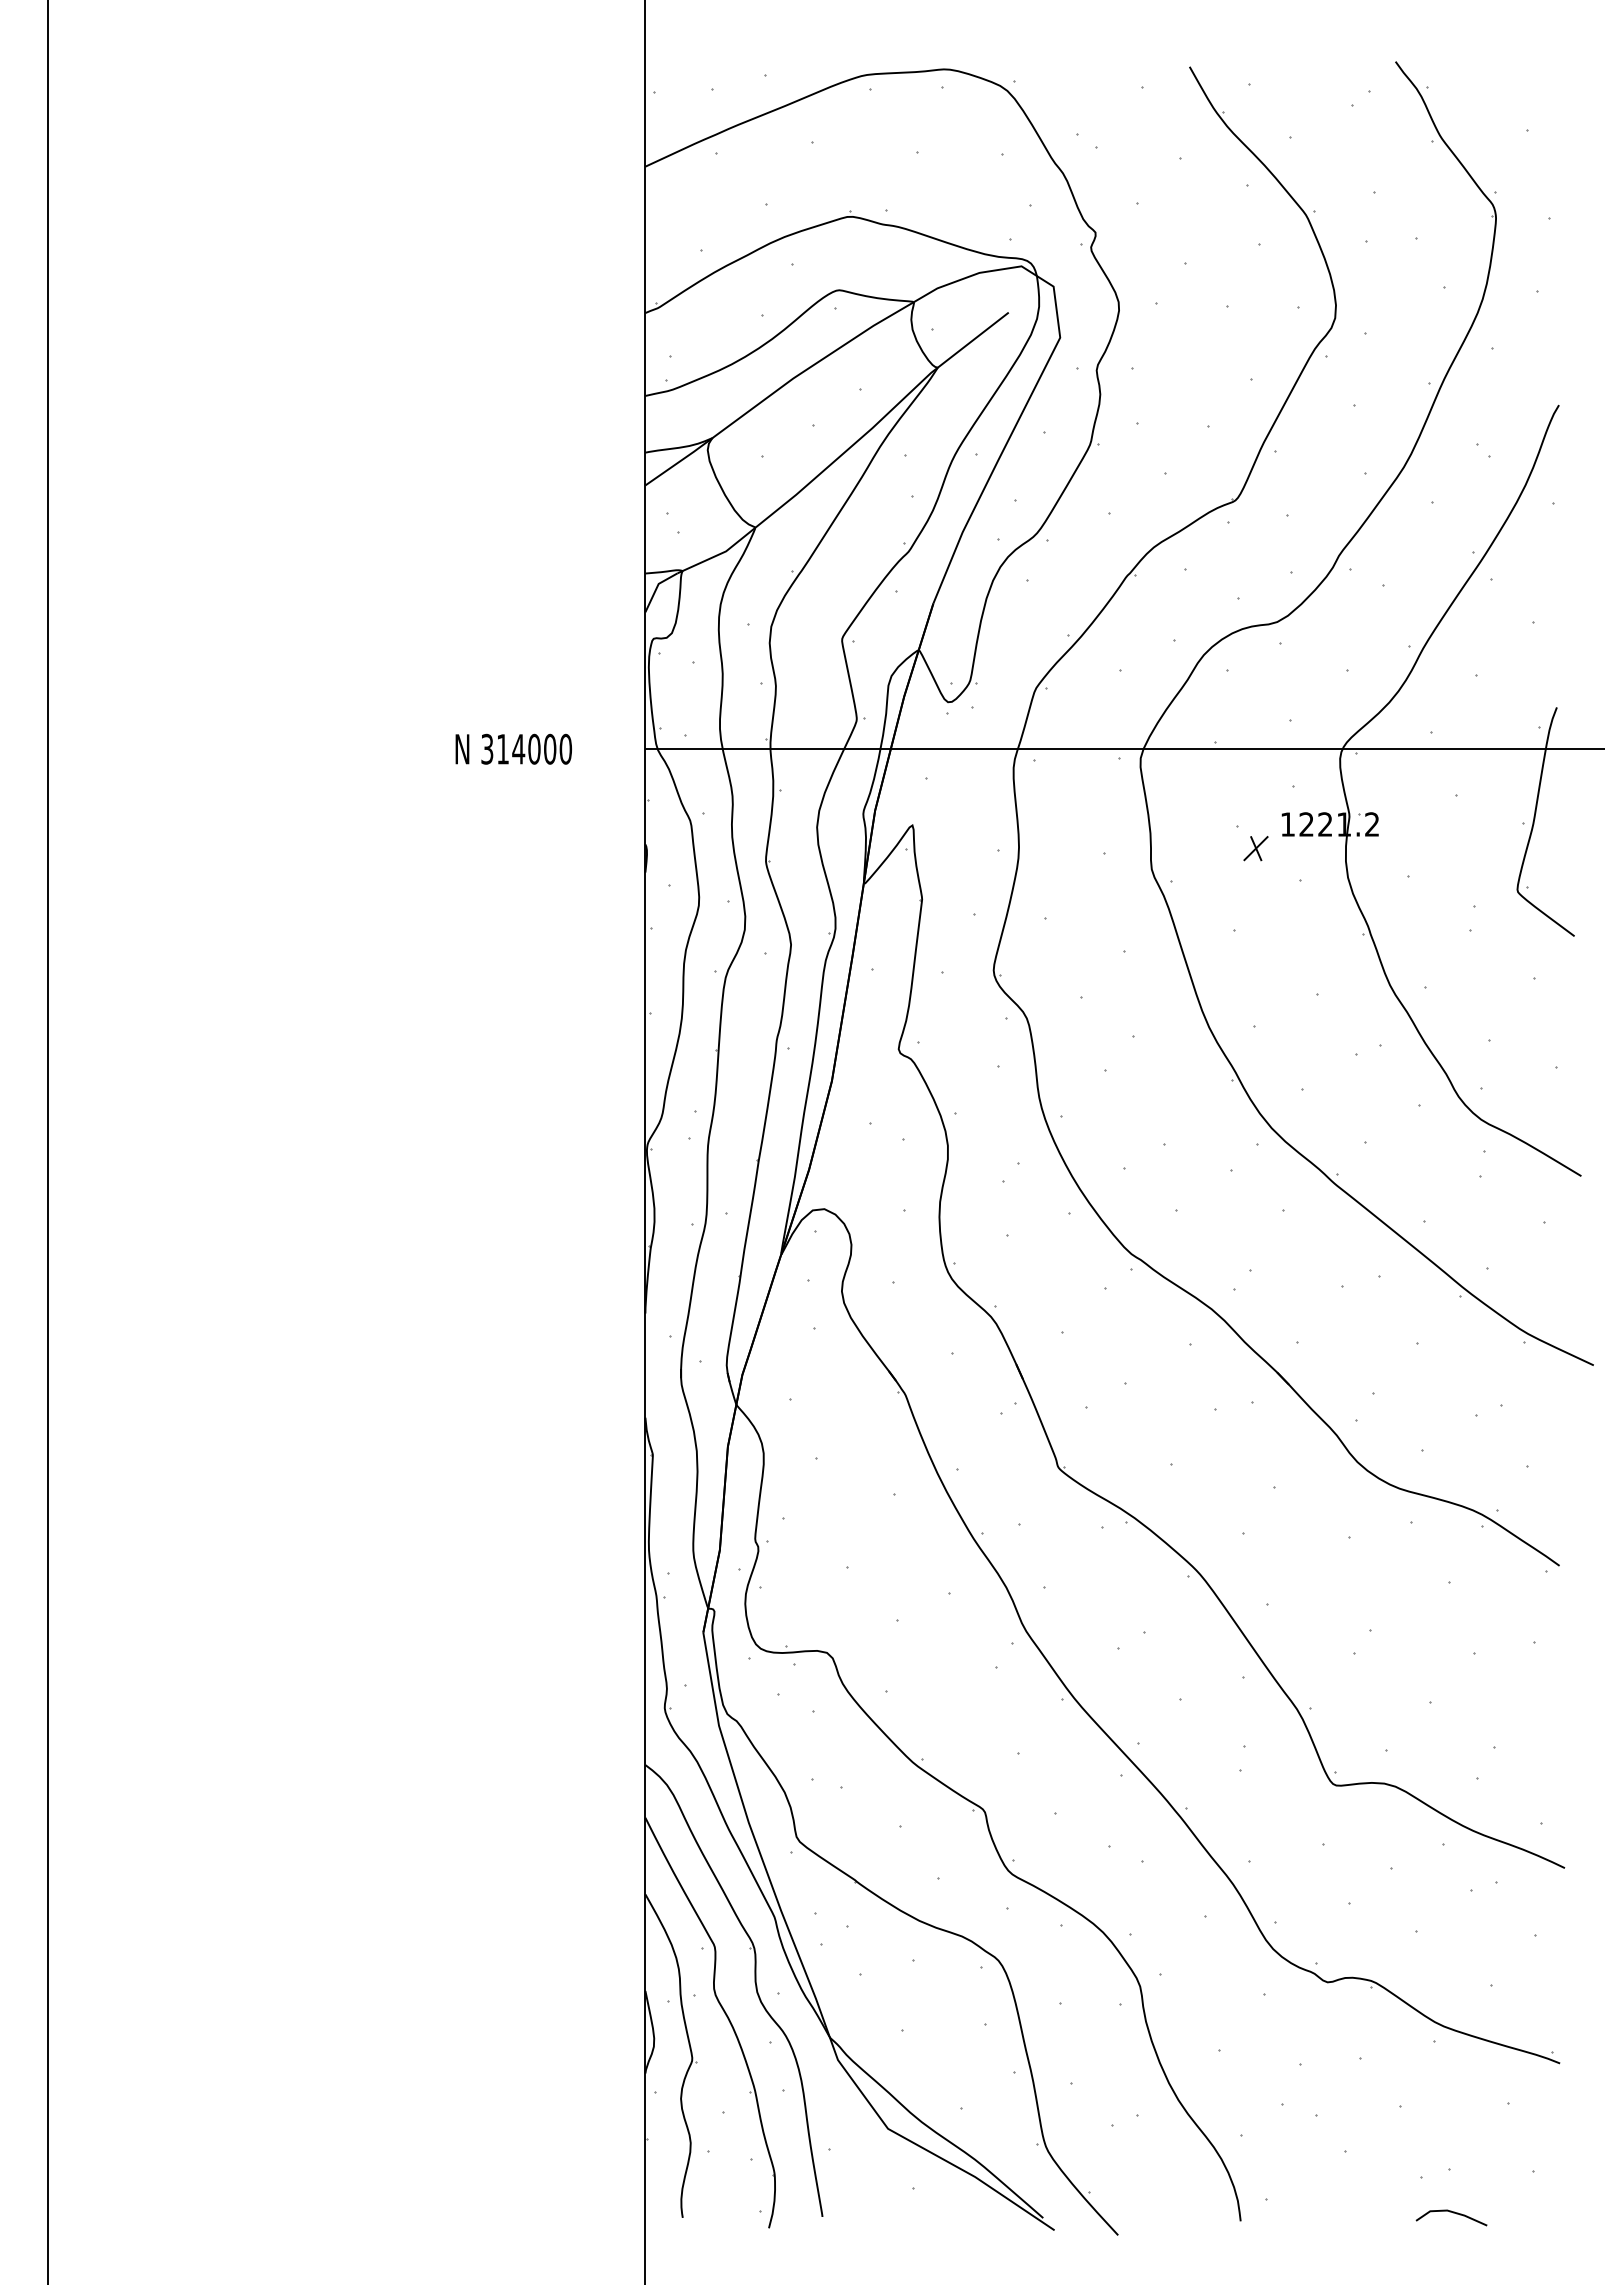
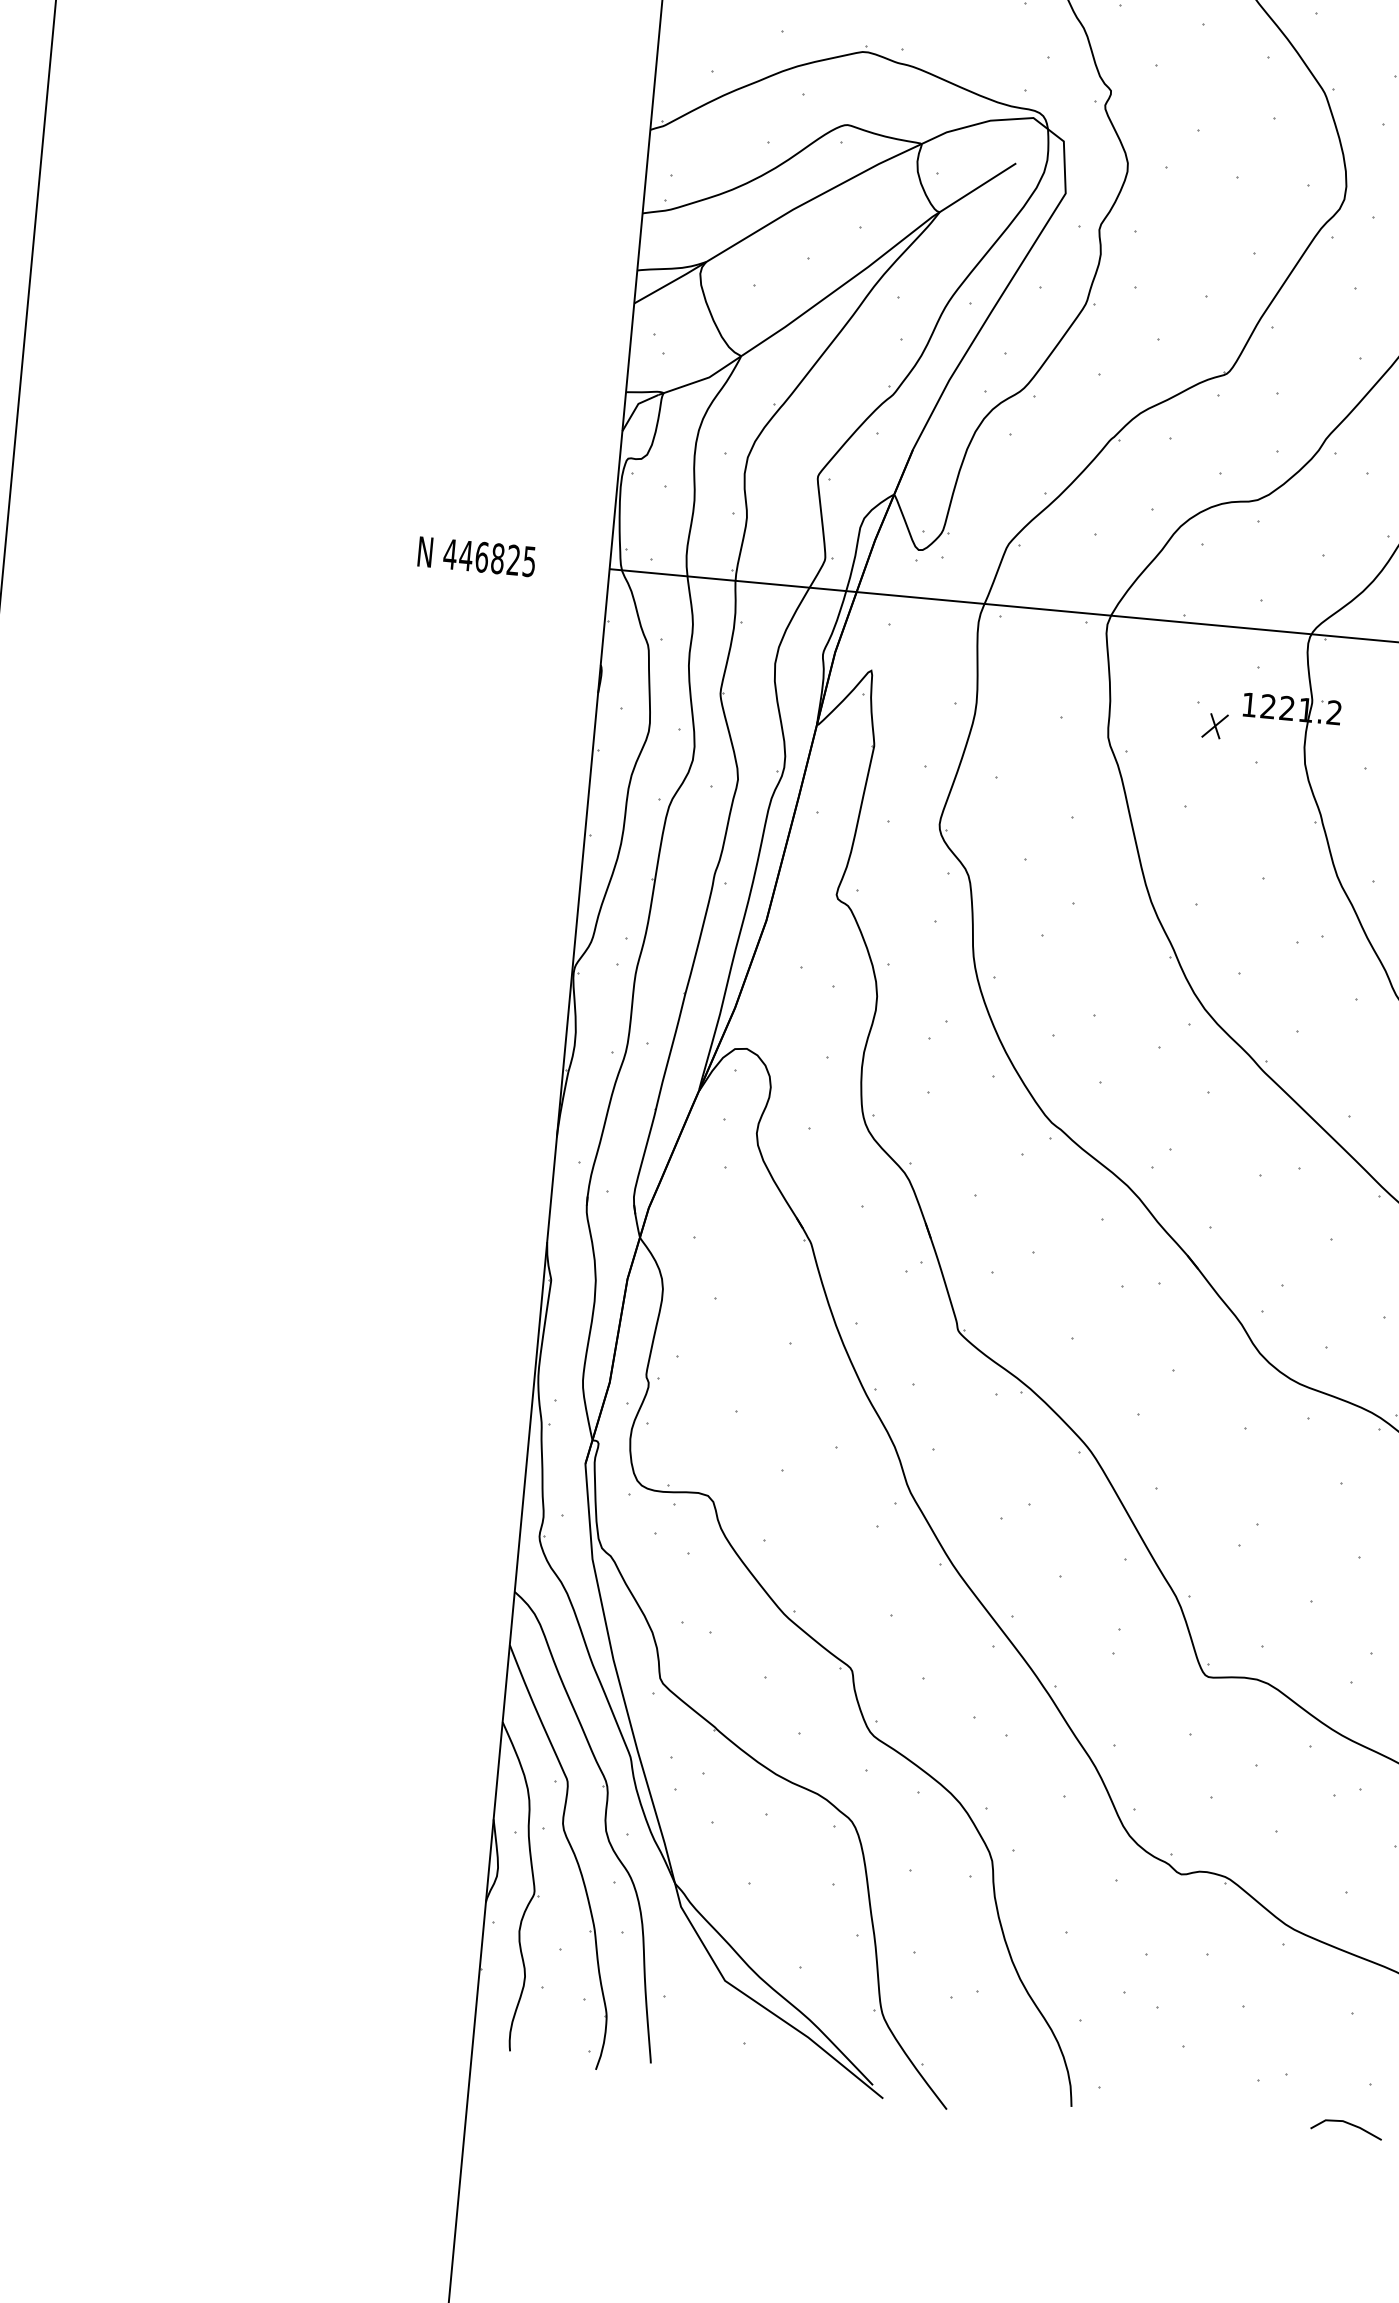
text: (526, 748) -> (489, 557), 314000 -> 446825
line: (1453, 2213) -> (1348, 2124), moved

